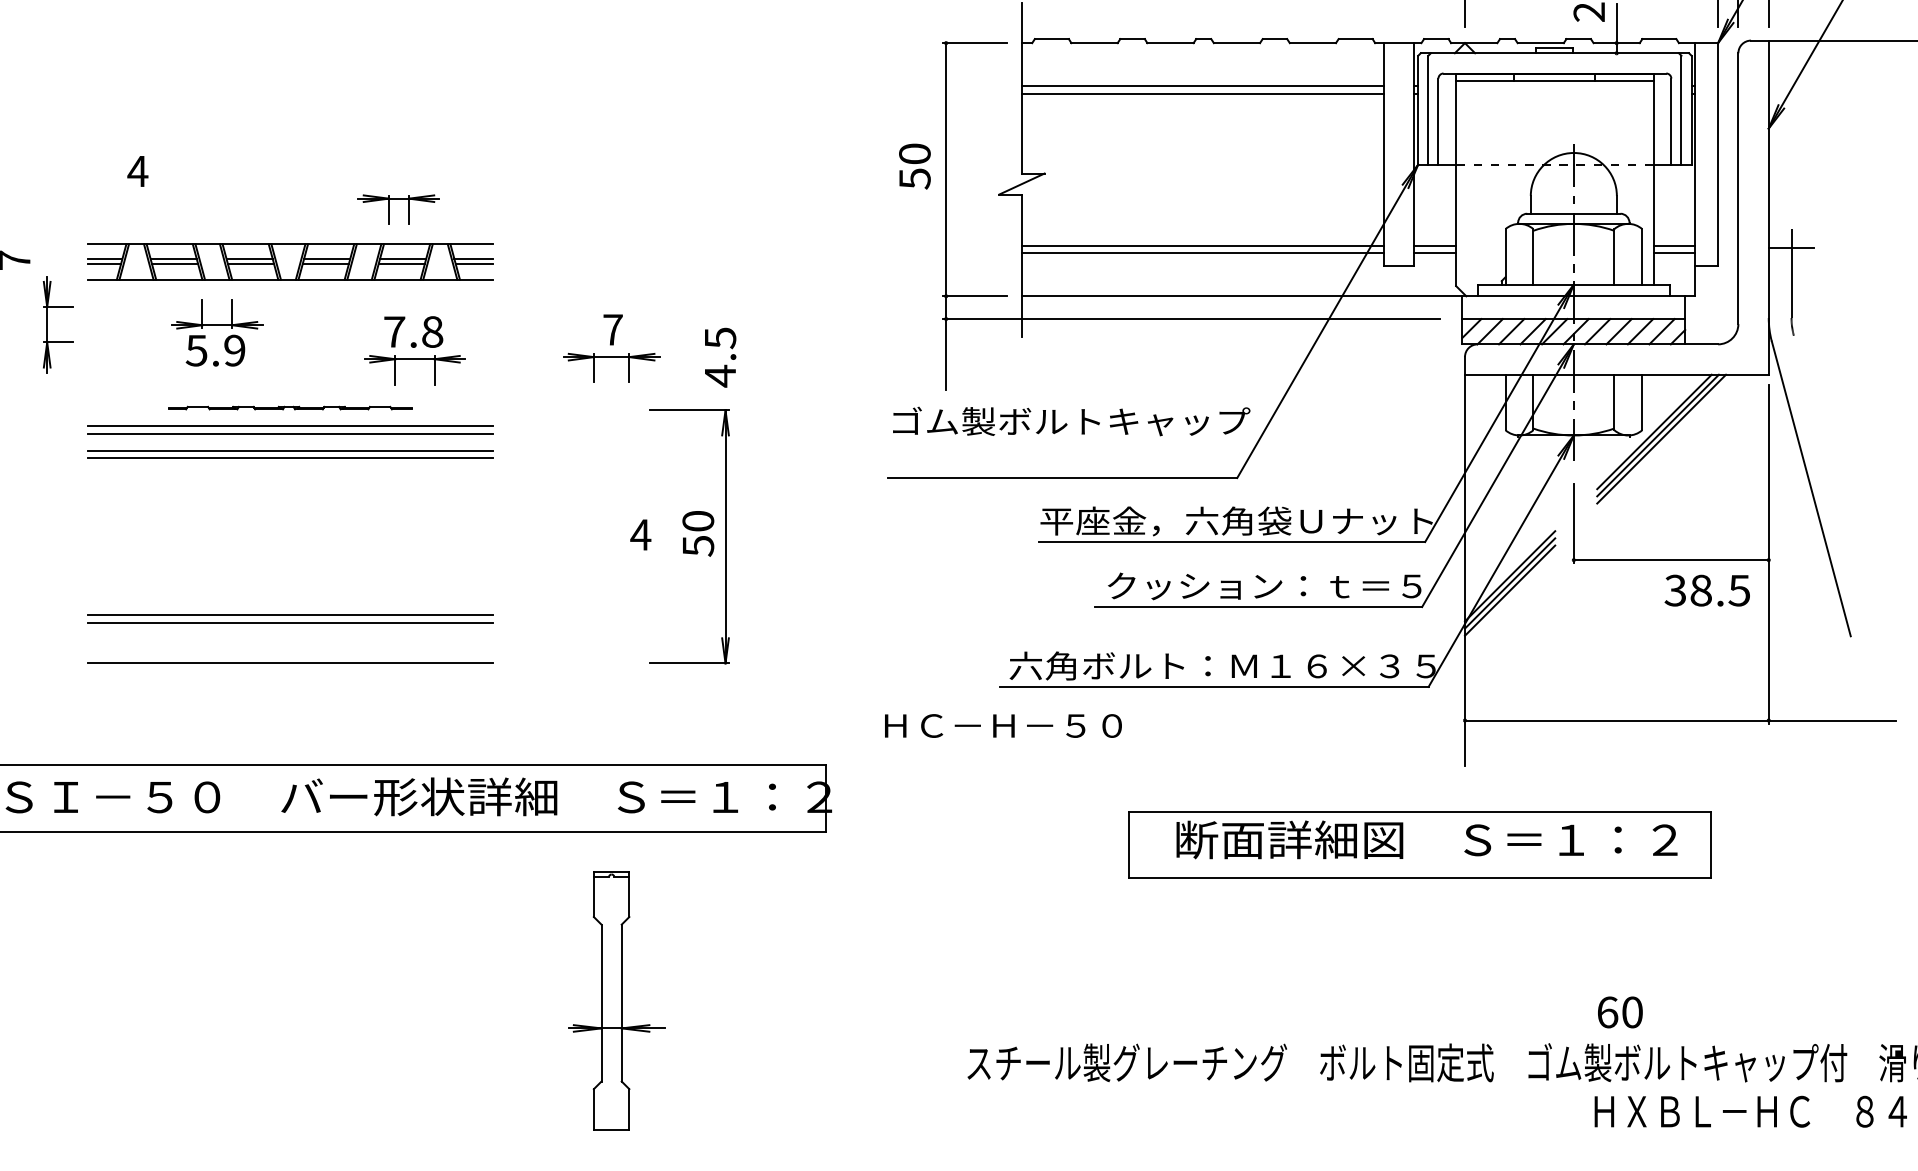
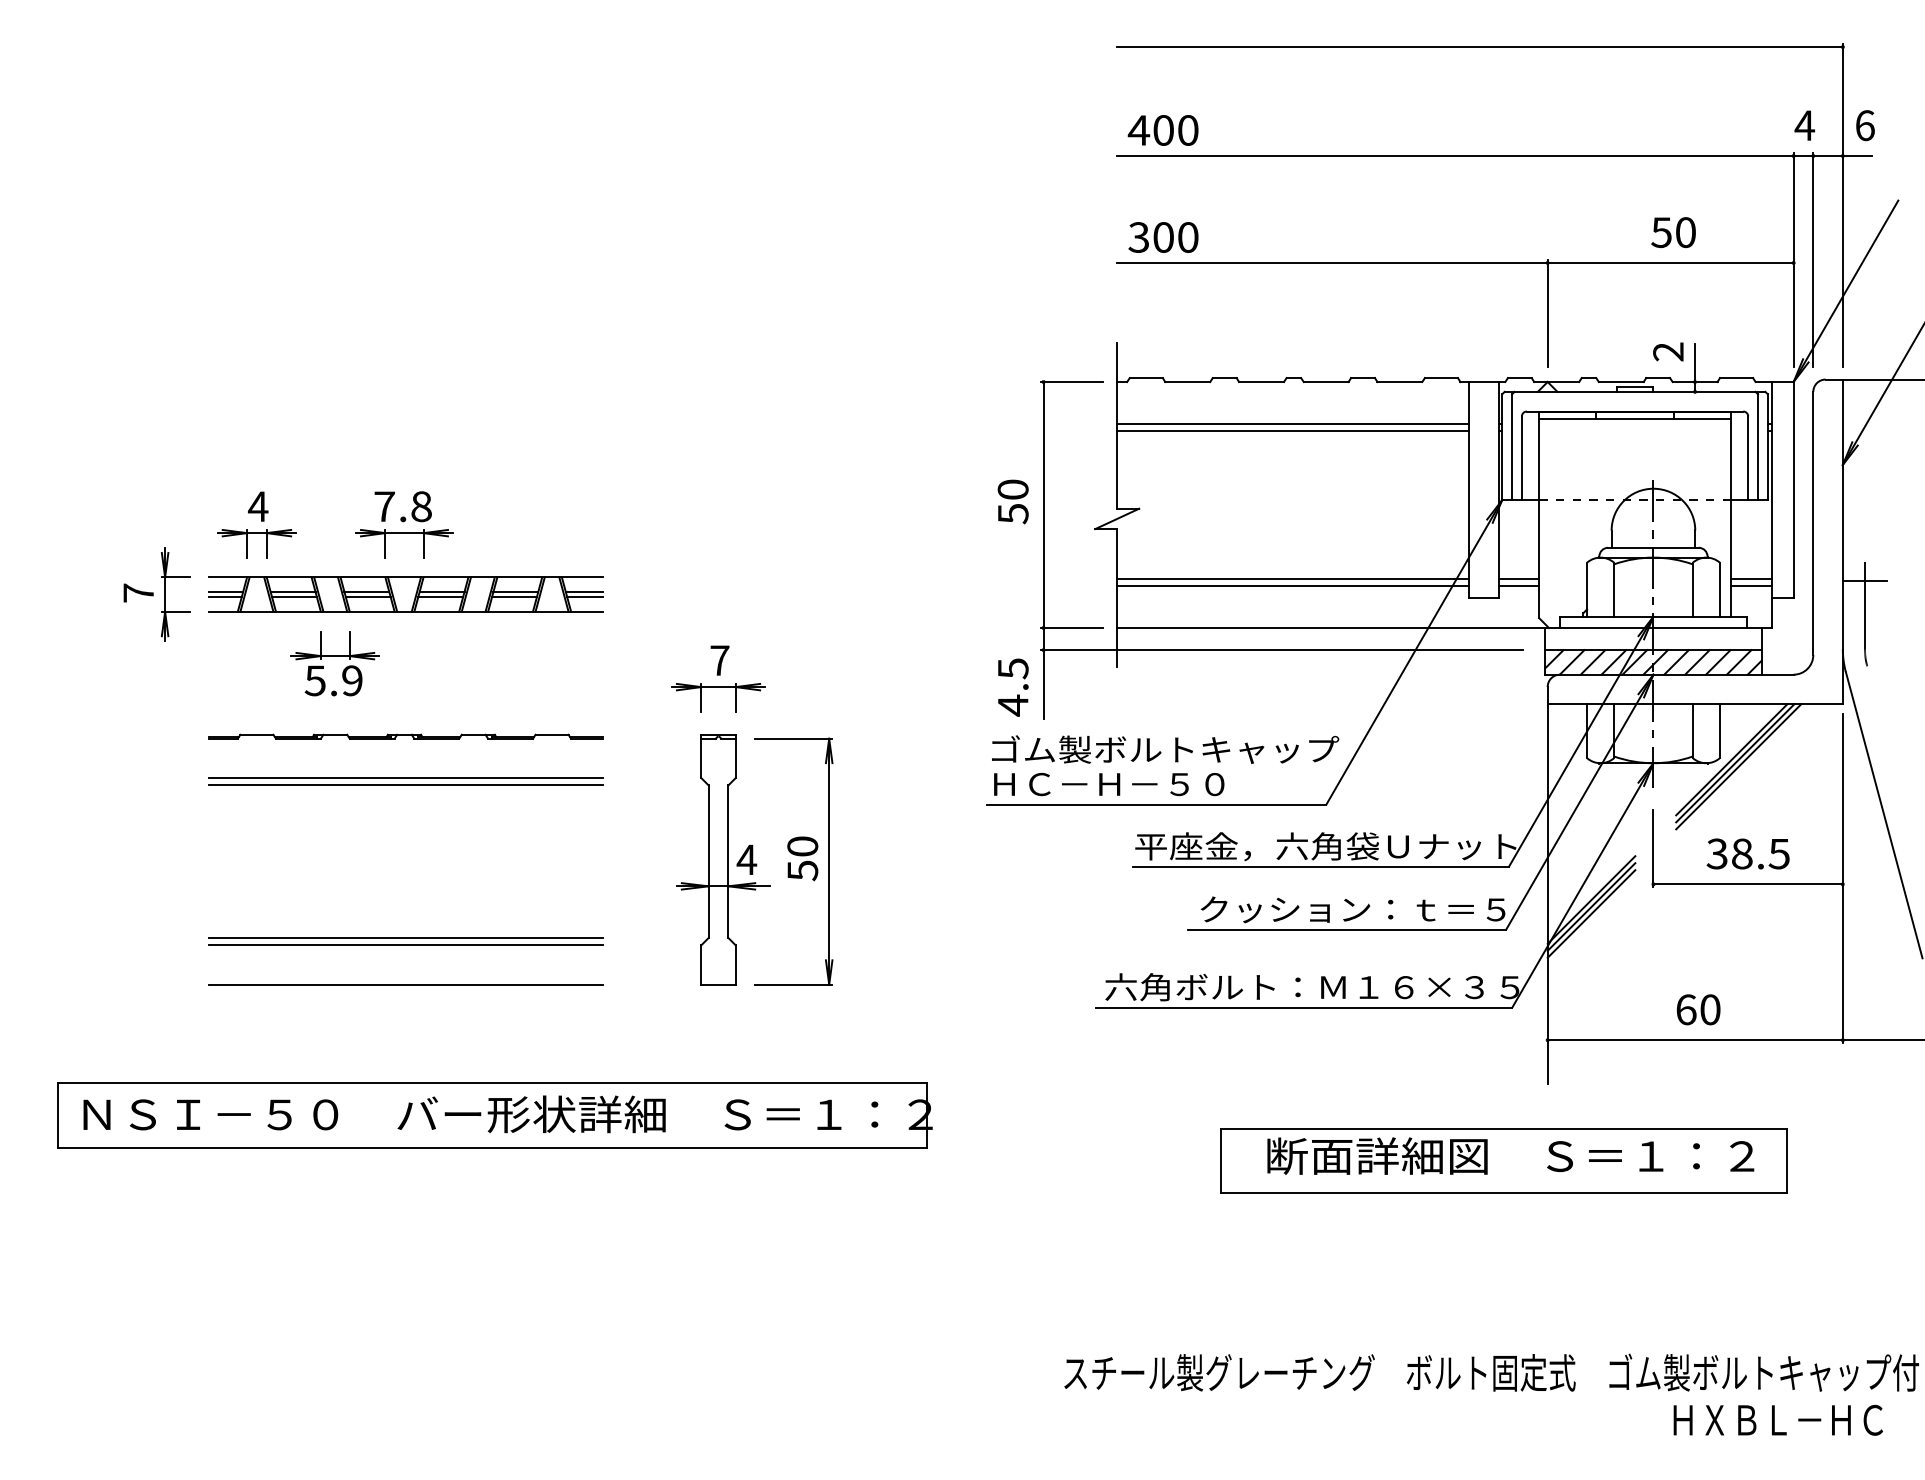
part: (389, 209) -> (247, 543), moved
part: (47, 324) -> (165, 594), moved
part: (415, 350) -> (404, 524), moved
text: (720, 357) -> (1013, 687), moved
part: (289, 407) -> (405, 736), size x1.67
part: (289, 429) -> (405, 757), removed
text: (1706, 590) -> (1747, 853), moved
text: (1003, 726) -> (1109, 784), moved
part: (616, 1000) -> (723, 859), moved
text: (1620, 1012) -> (1698, 1009), moved

